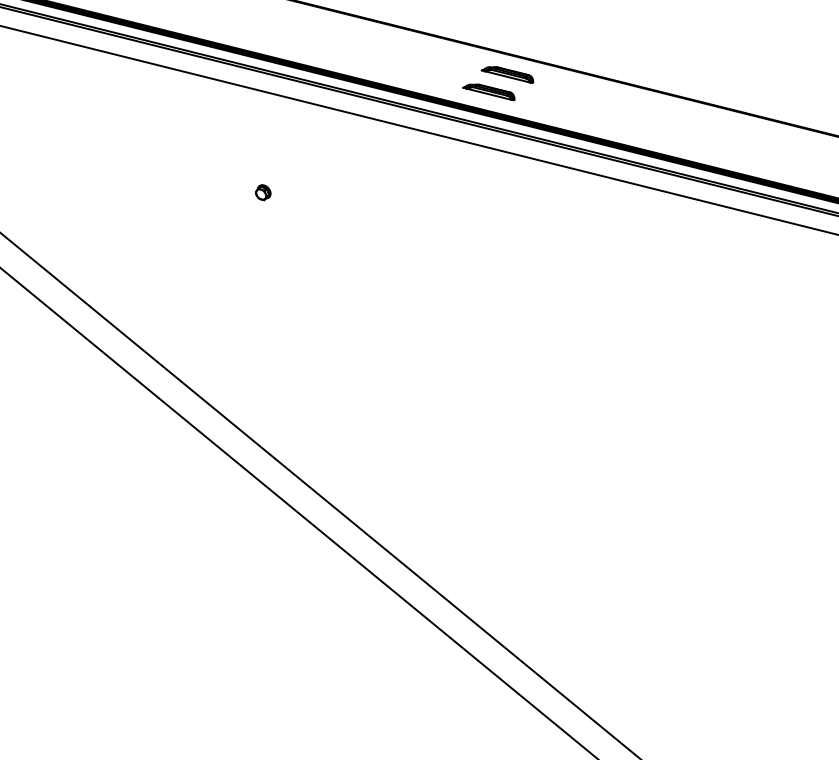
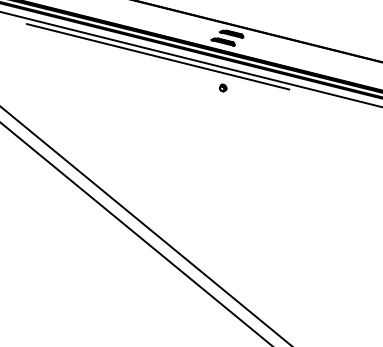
line: (347, 123) -> (158, 56), added
part: (263, 191) -> (223, 87), moved

